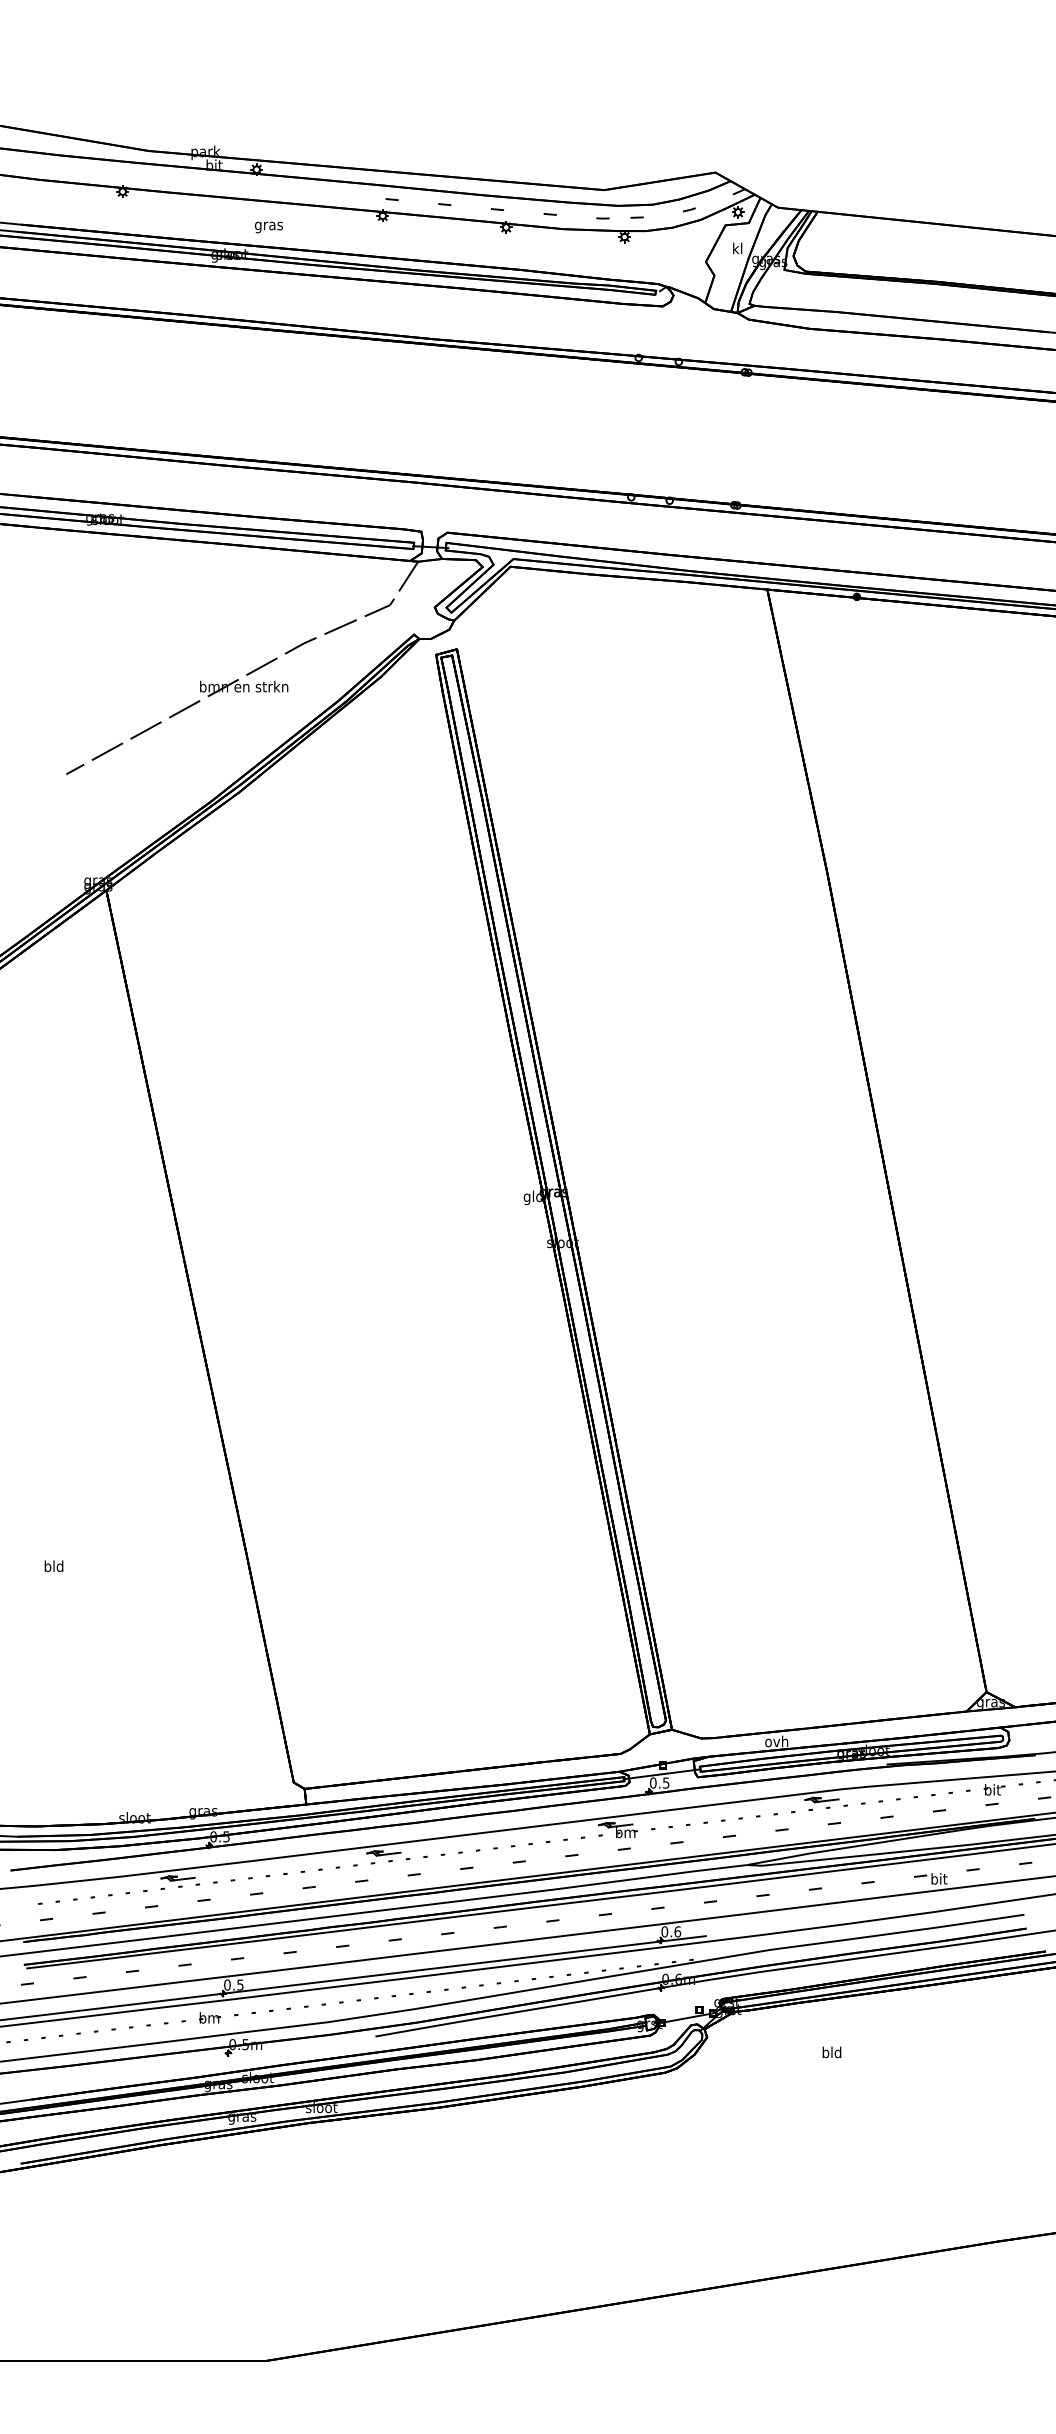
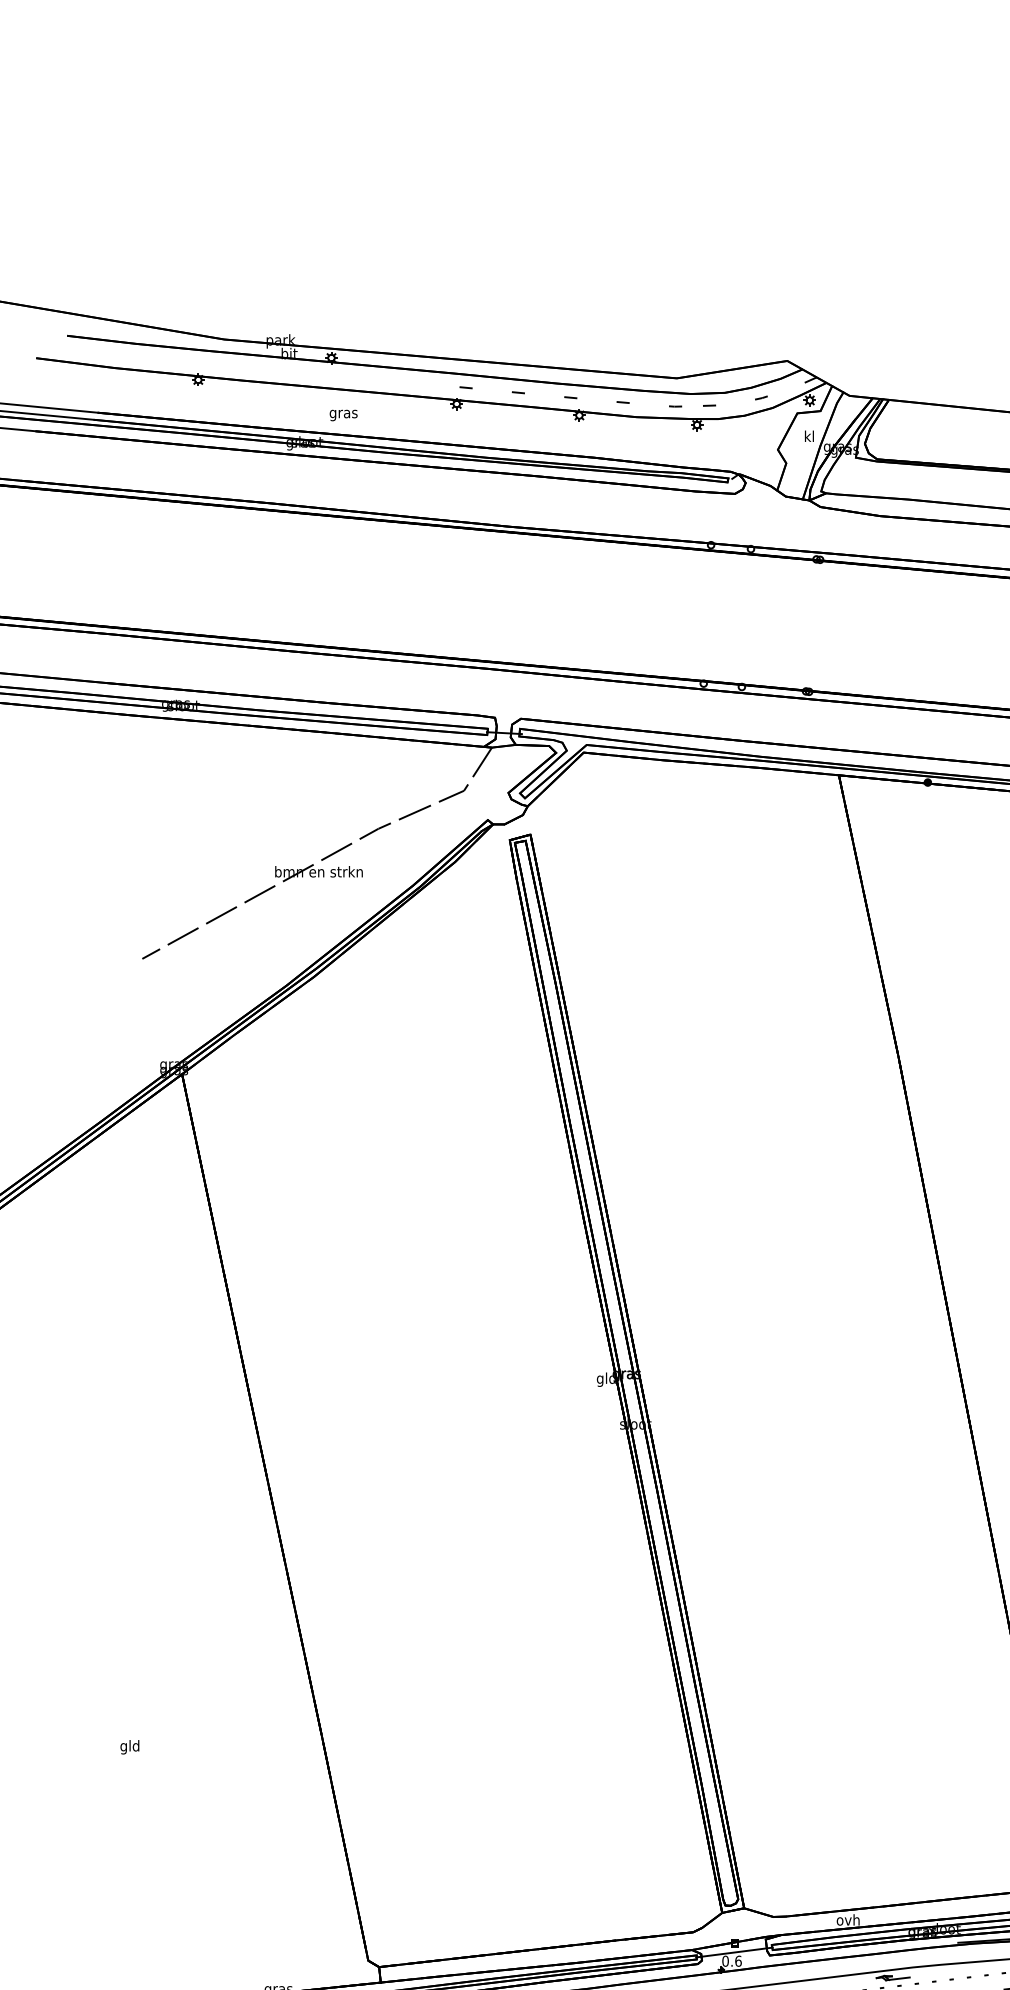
text: (47, 1567) -> (123, 1747), bld -> gld
text: (666, 1782) -> (738, 1960), 0.5 -> 0.6

